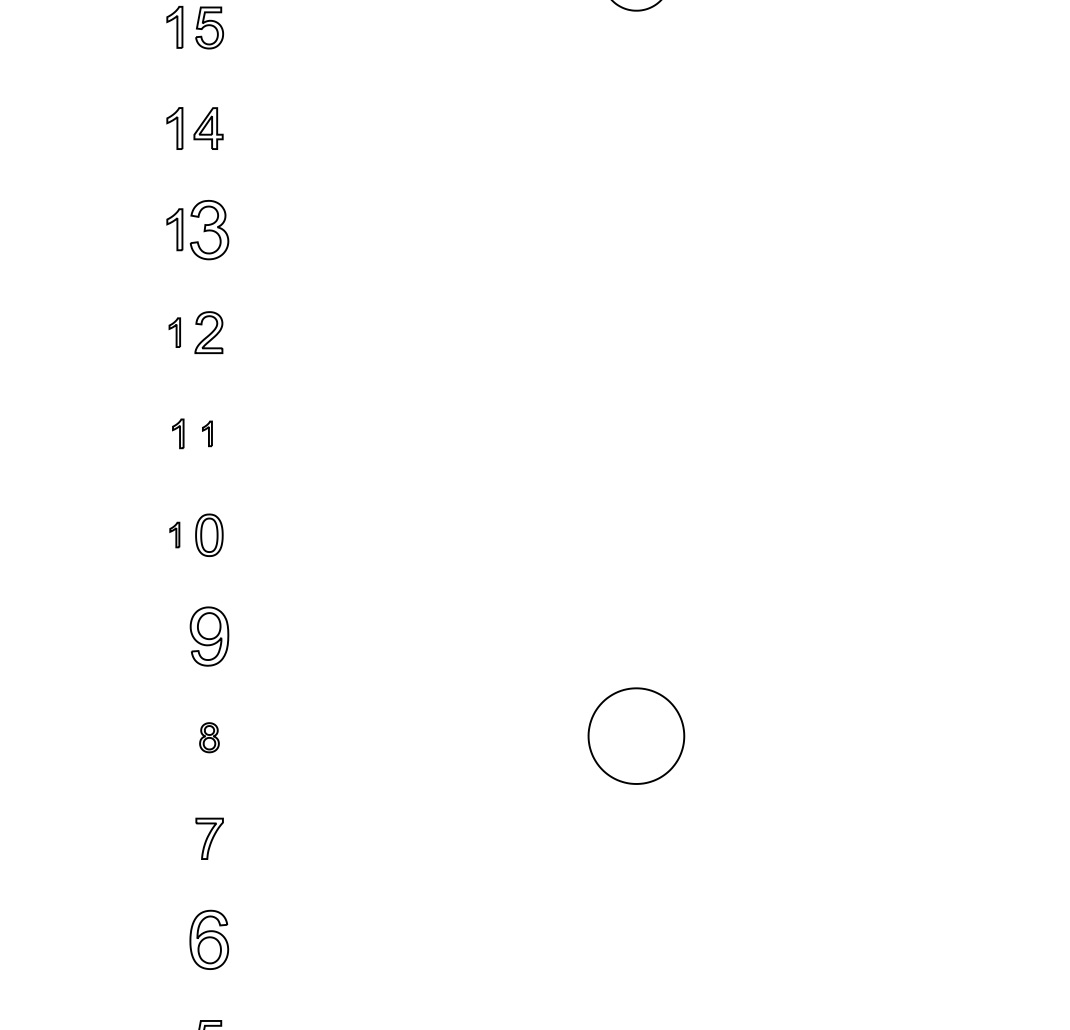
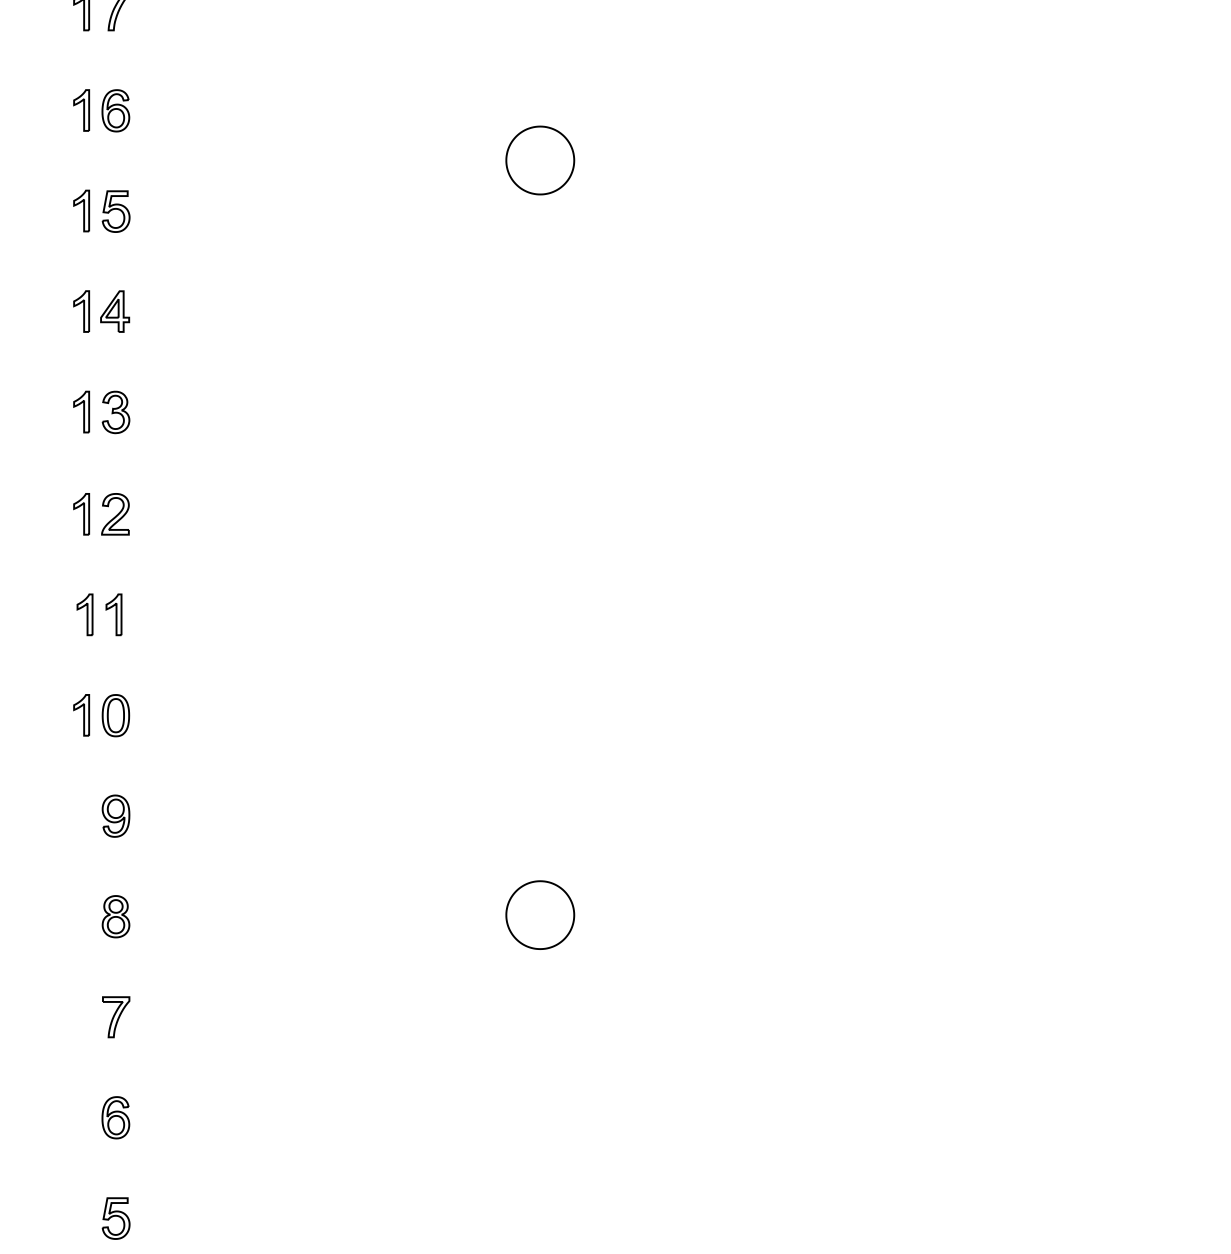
part: (208, 230) -> (115, 412), size x0.71
part: (174, 332) -> (81, 514), size x1.43
part: (177, 433) -> (84, 614), size x1.43
part: (206, 433) -> (113, 614), size x1.67
part: (174, 535) -> (81, 715), size x1.67
part: (208, 635) -> (115, 815), size x0.71
part: (636, 735) -> (540, 914), size x0.71
part: (208, 737) -> (115, 916), size x1.43
part: (208, 939) -> (115, 1117), size x0.71

